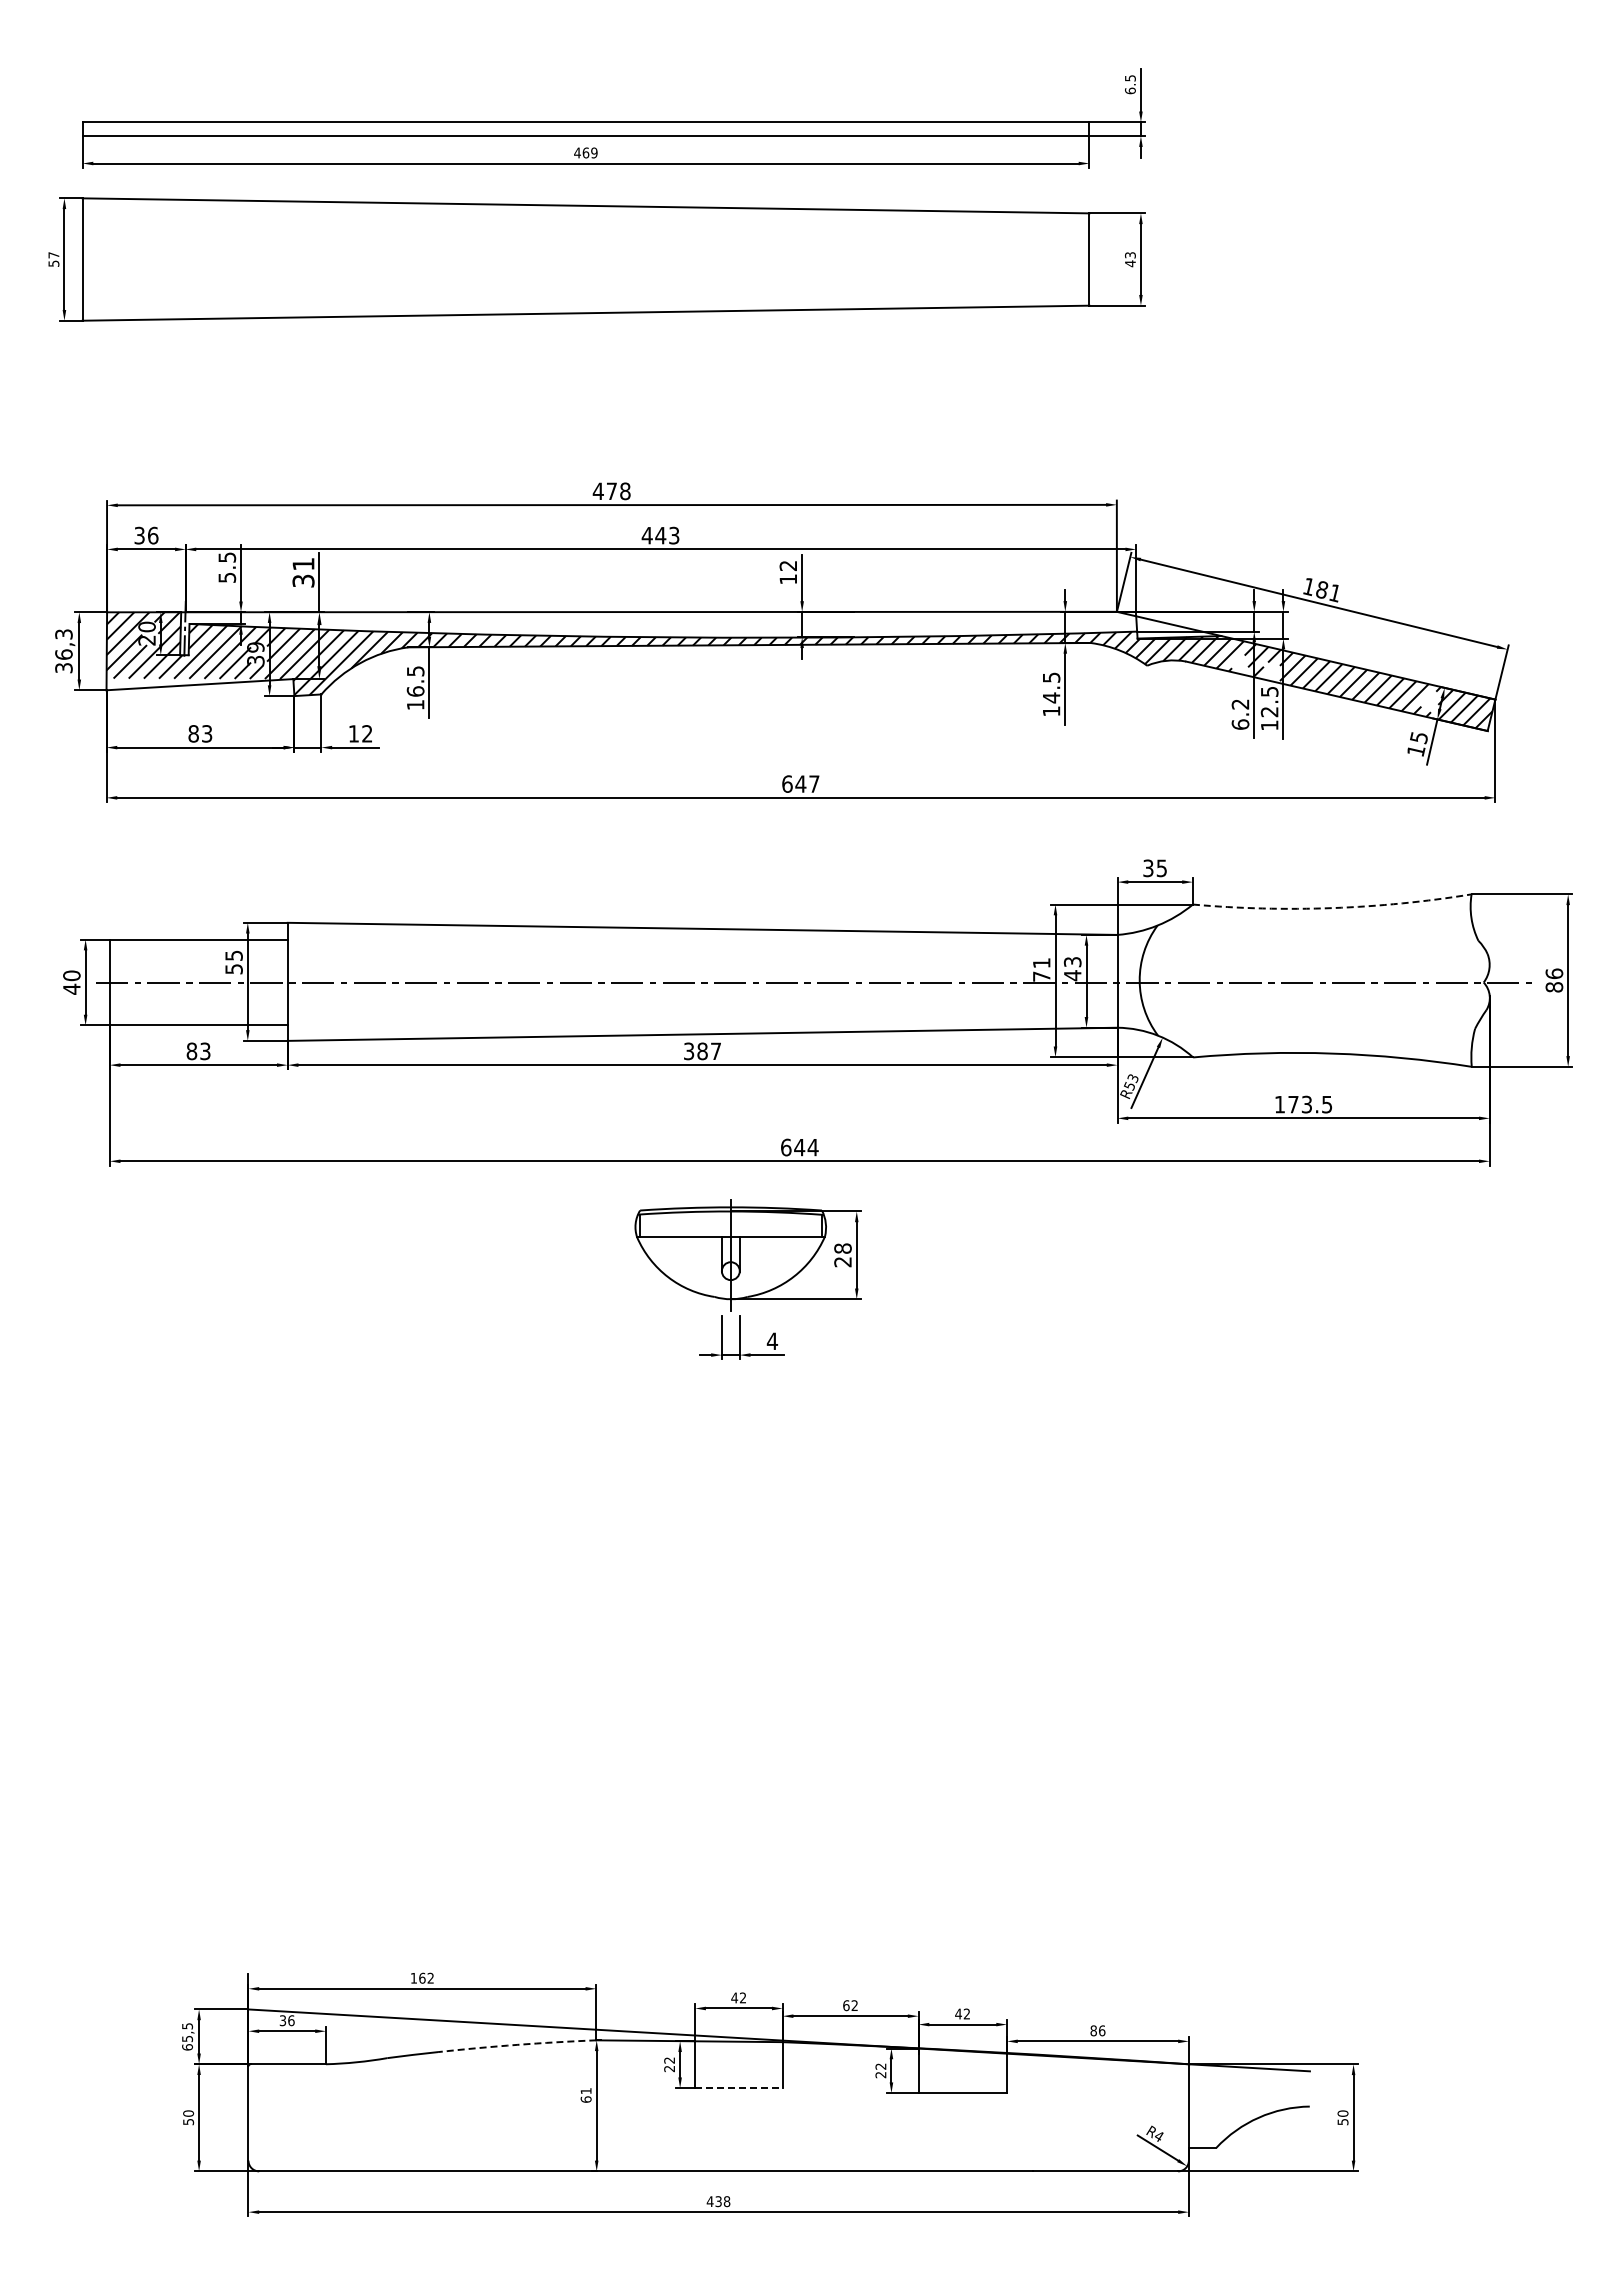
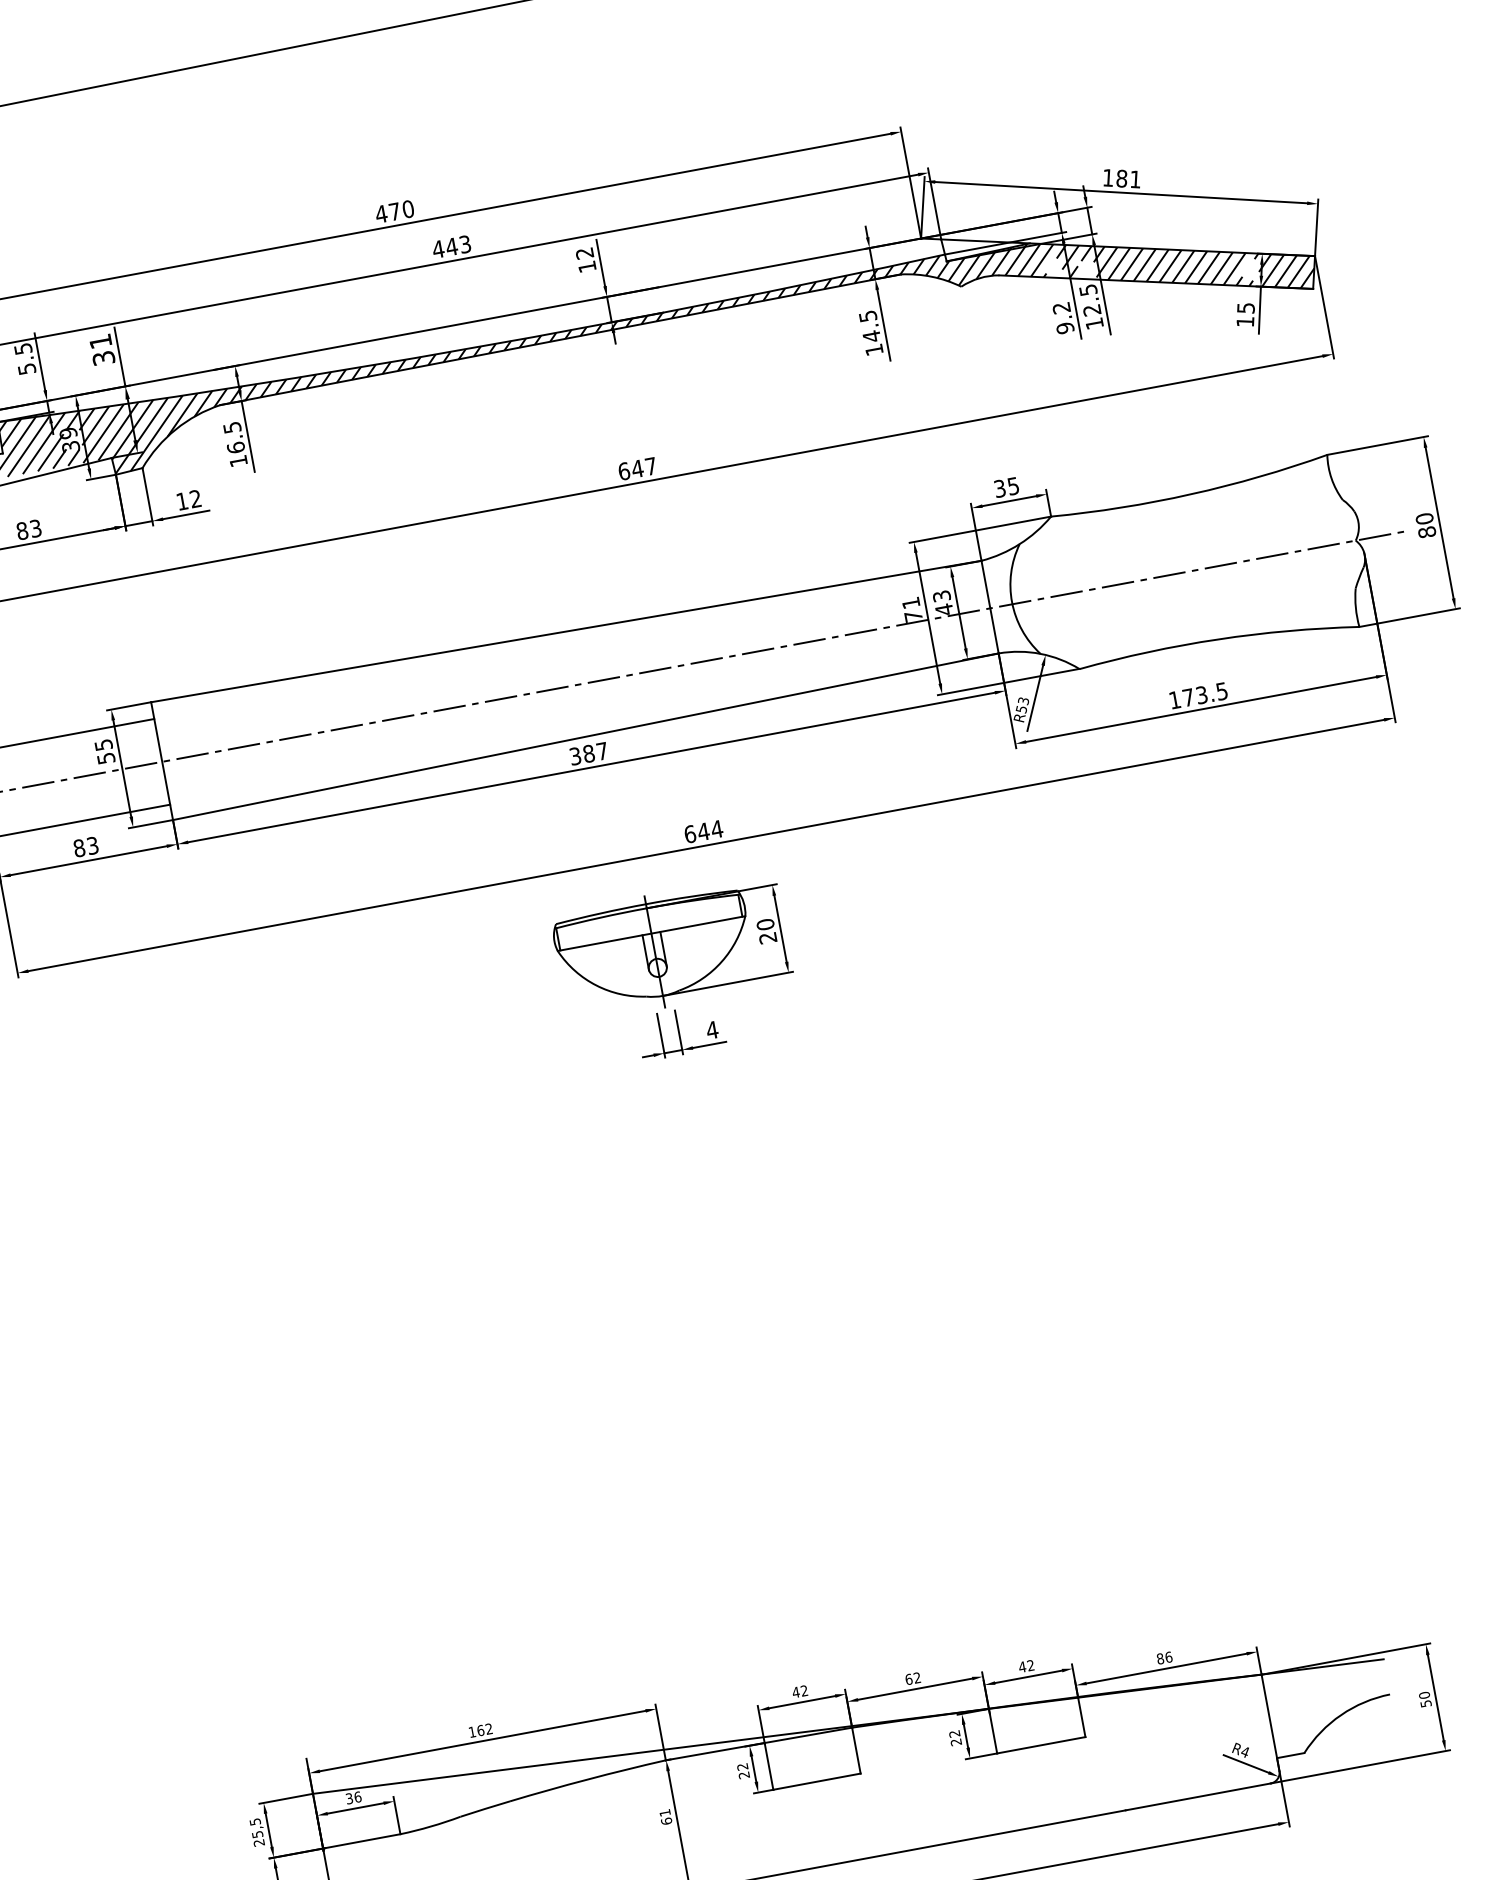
text: (625, 490) -> (408, 208), 478 -> 470
text: (1240, 724) -> (1065, 328), 6.2 -> 9.2
arc: (1332, 908) -> (1191, 494), dashed -> solid
text: (1553, 973) -> (1423, 518), 86 -> 80
text: (842, 1248) -> (765, 924), 28 -> 20
arc: (517, 2044) -> (587, 1779), dashed -> solid
text: (187, 2047) -> (259, 1843), 65,5 -> 25,5
line: (738, 2088) -> (816, 1782), dashed -> solid

